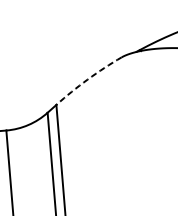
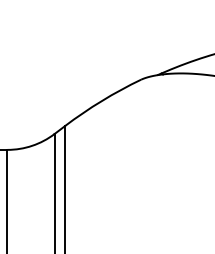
arc: (87, 79) -> (101, 101), dashed -> solid

